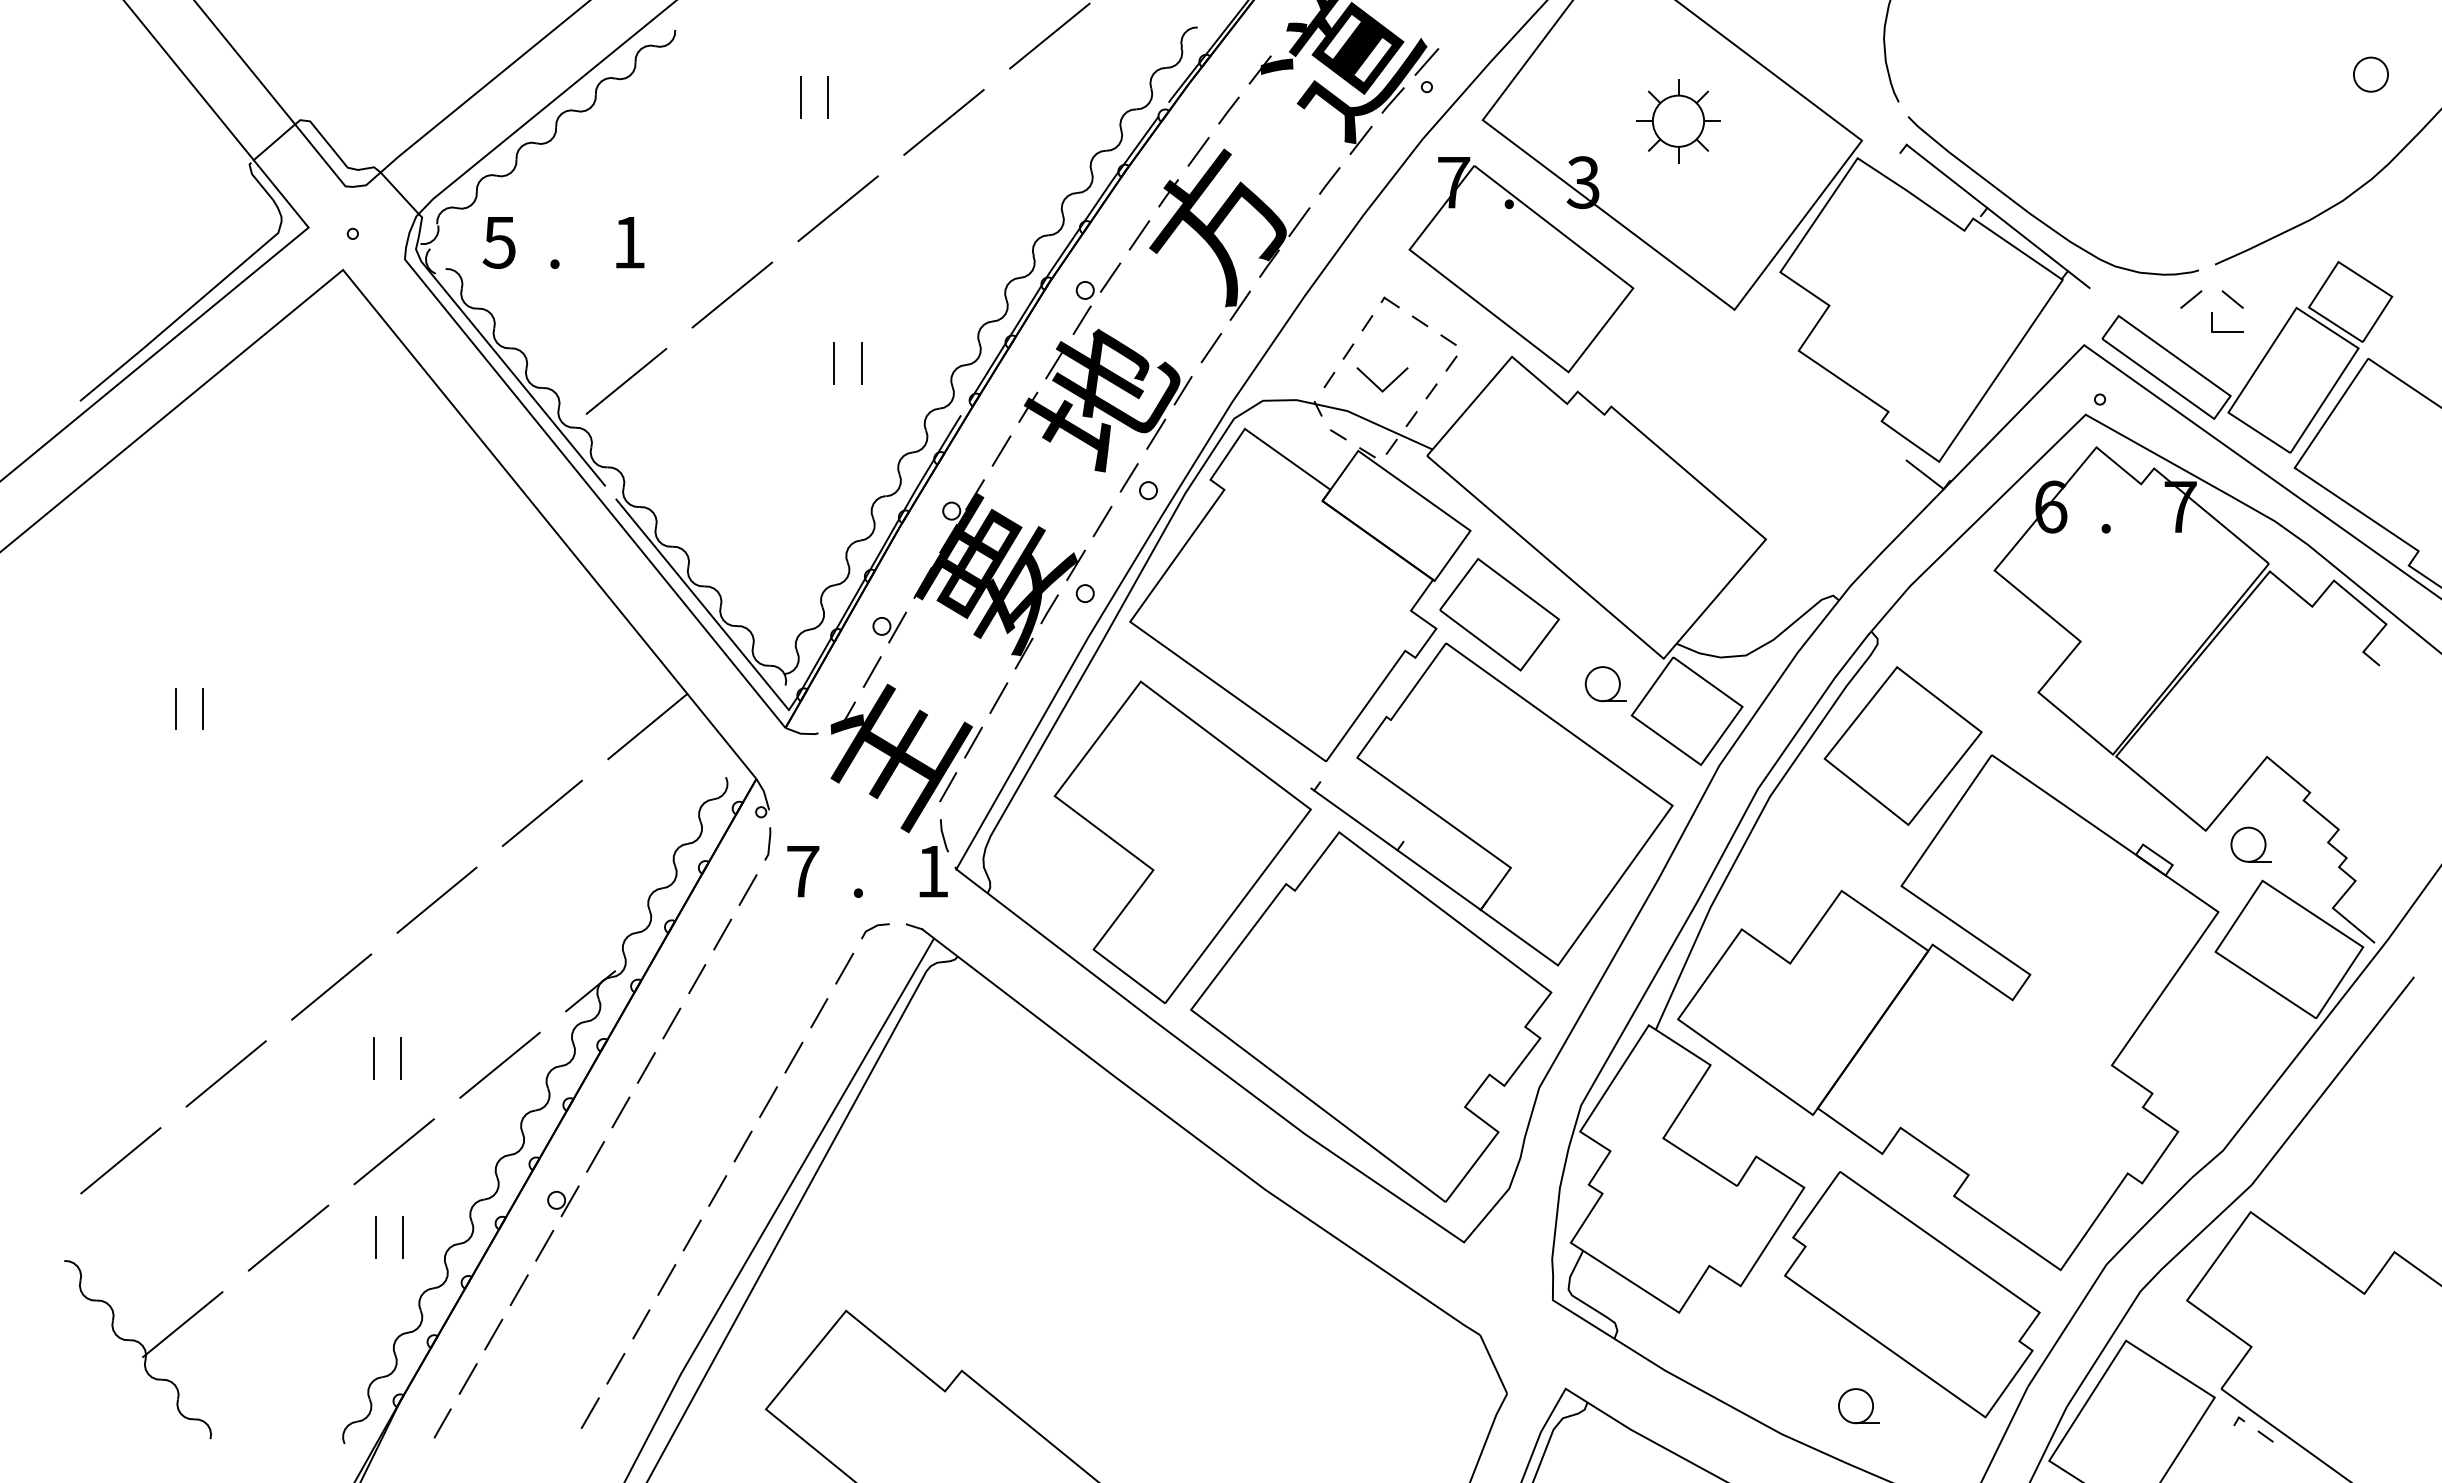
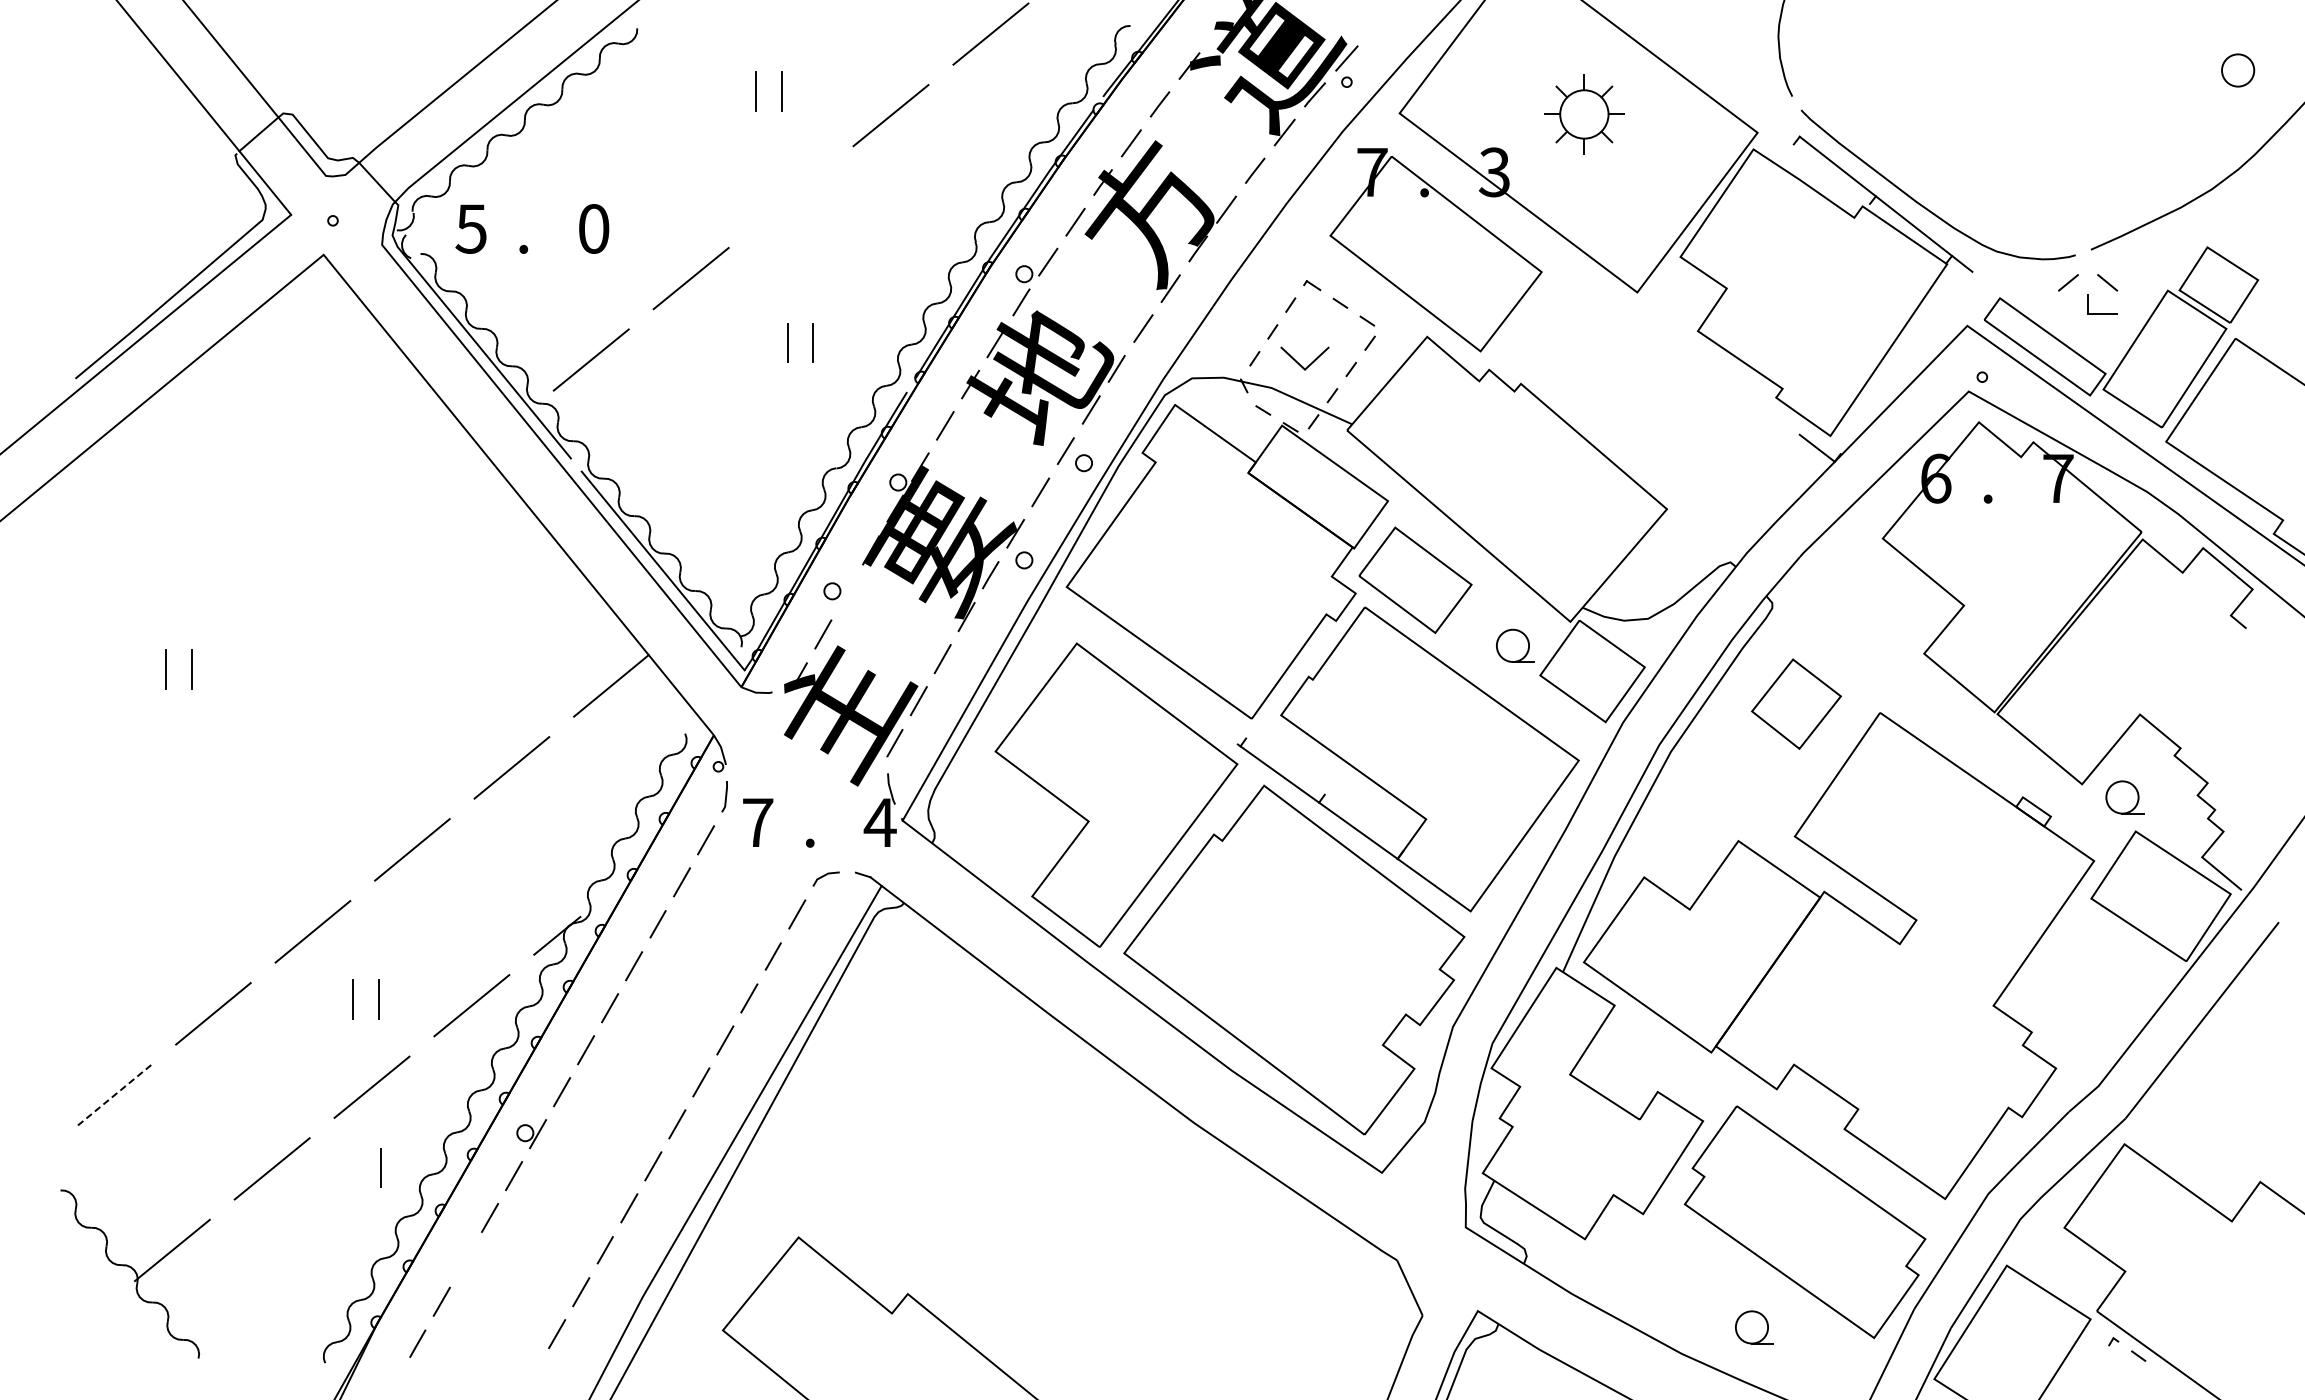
line: (837, 208) -> (790, 196), removed
text: (629, 242) -> (594, 228), 1 -> 0
line: (897, 627) -> (847, 592), removed
part: (1903, 745) -> (1796, 703), size x0.6
text: (931, 871) -> (879, 822), 1 -> 4
line: (120, 1161) -> (113, 1096), solid -> dashed
line: (375, 1236) -> (354, 1167), removed
line: (493, 1334) -> (465, 1259), removed

